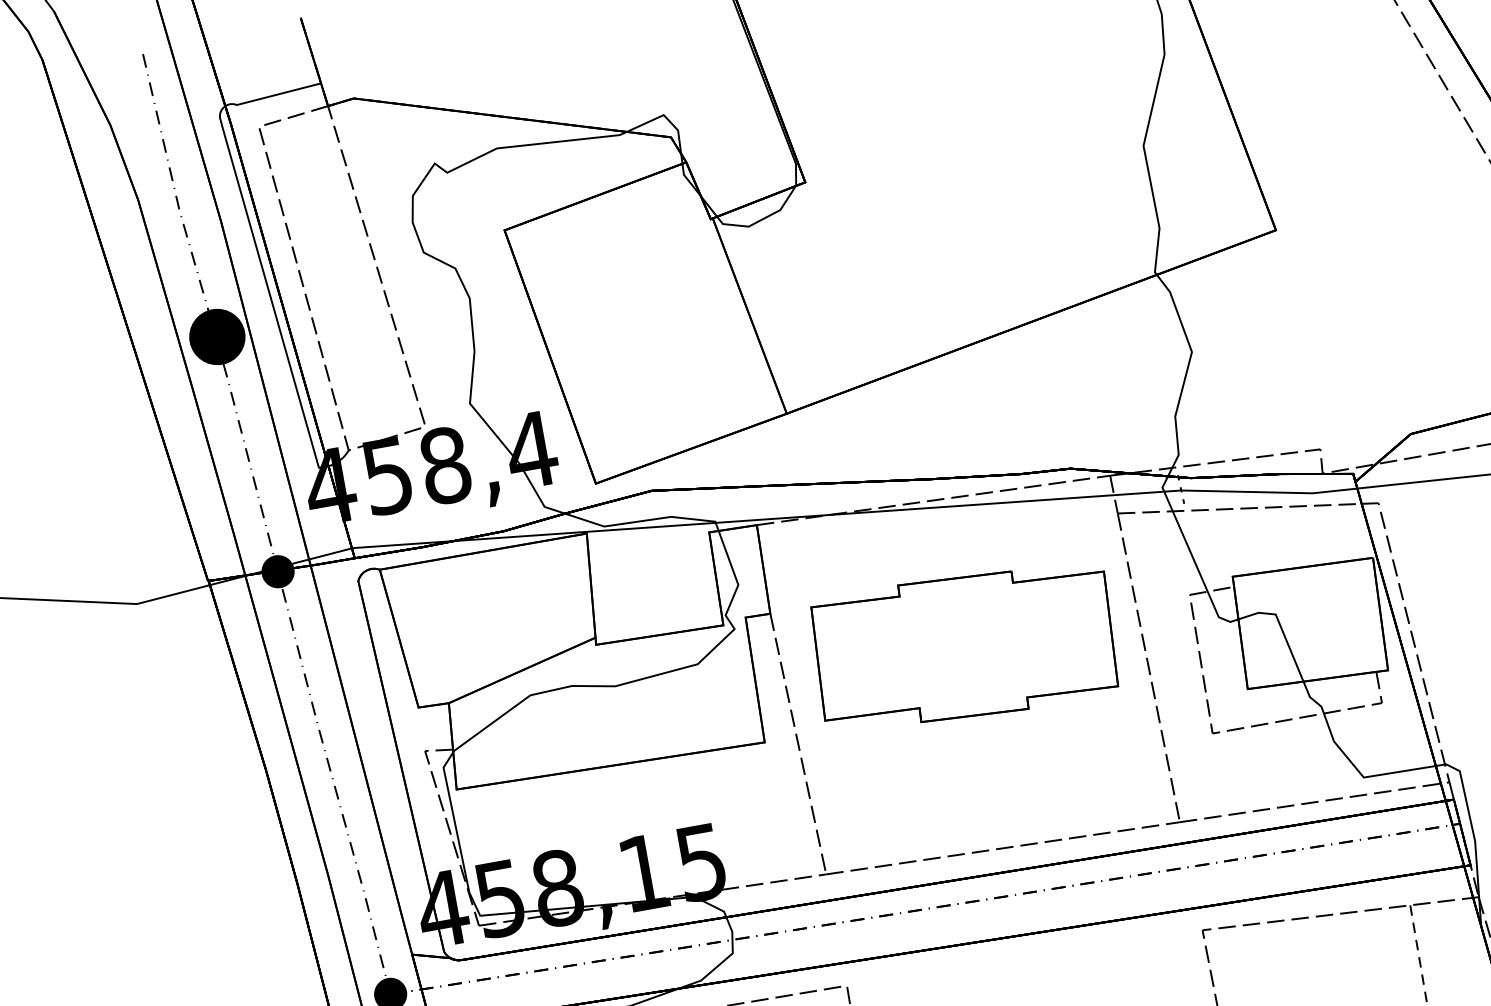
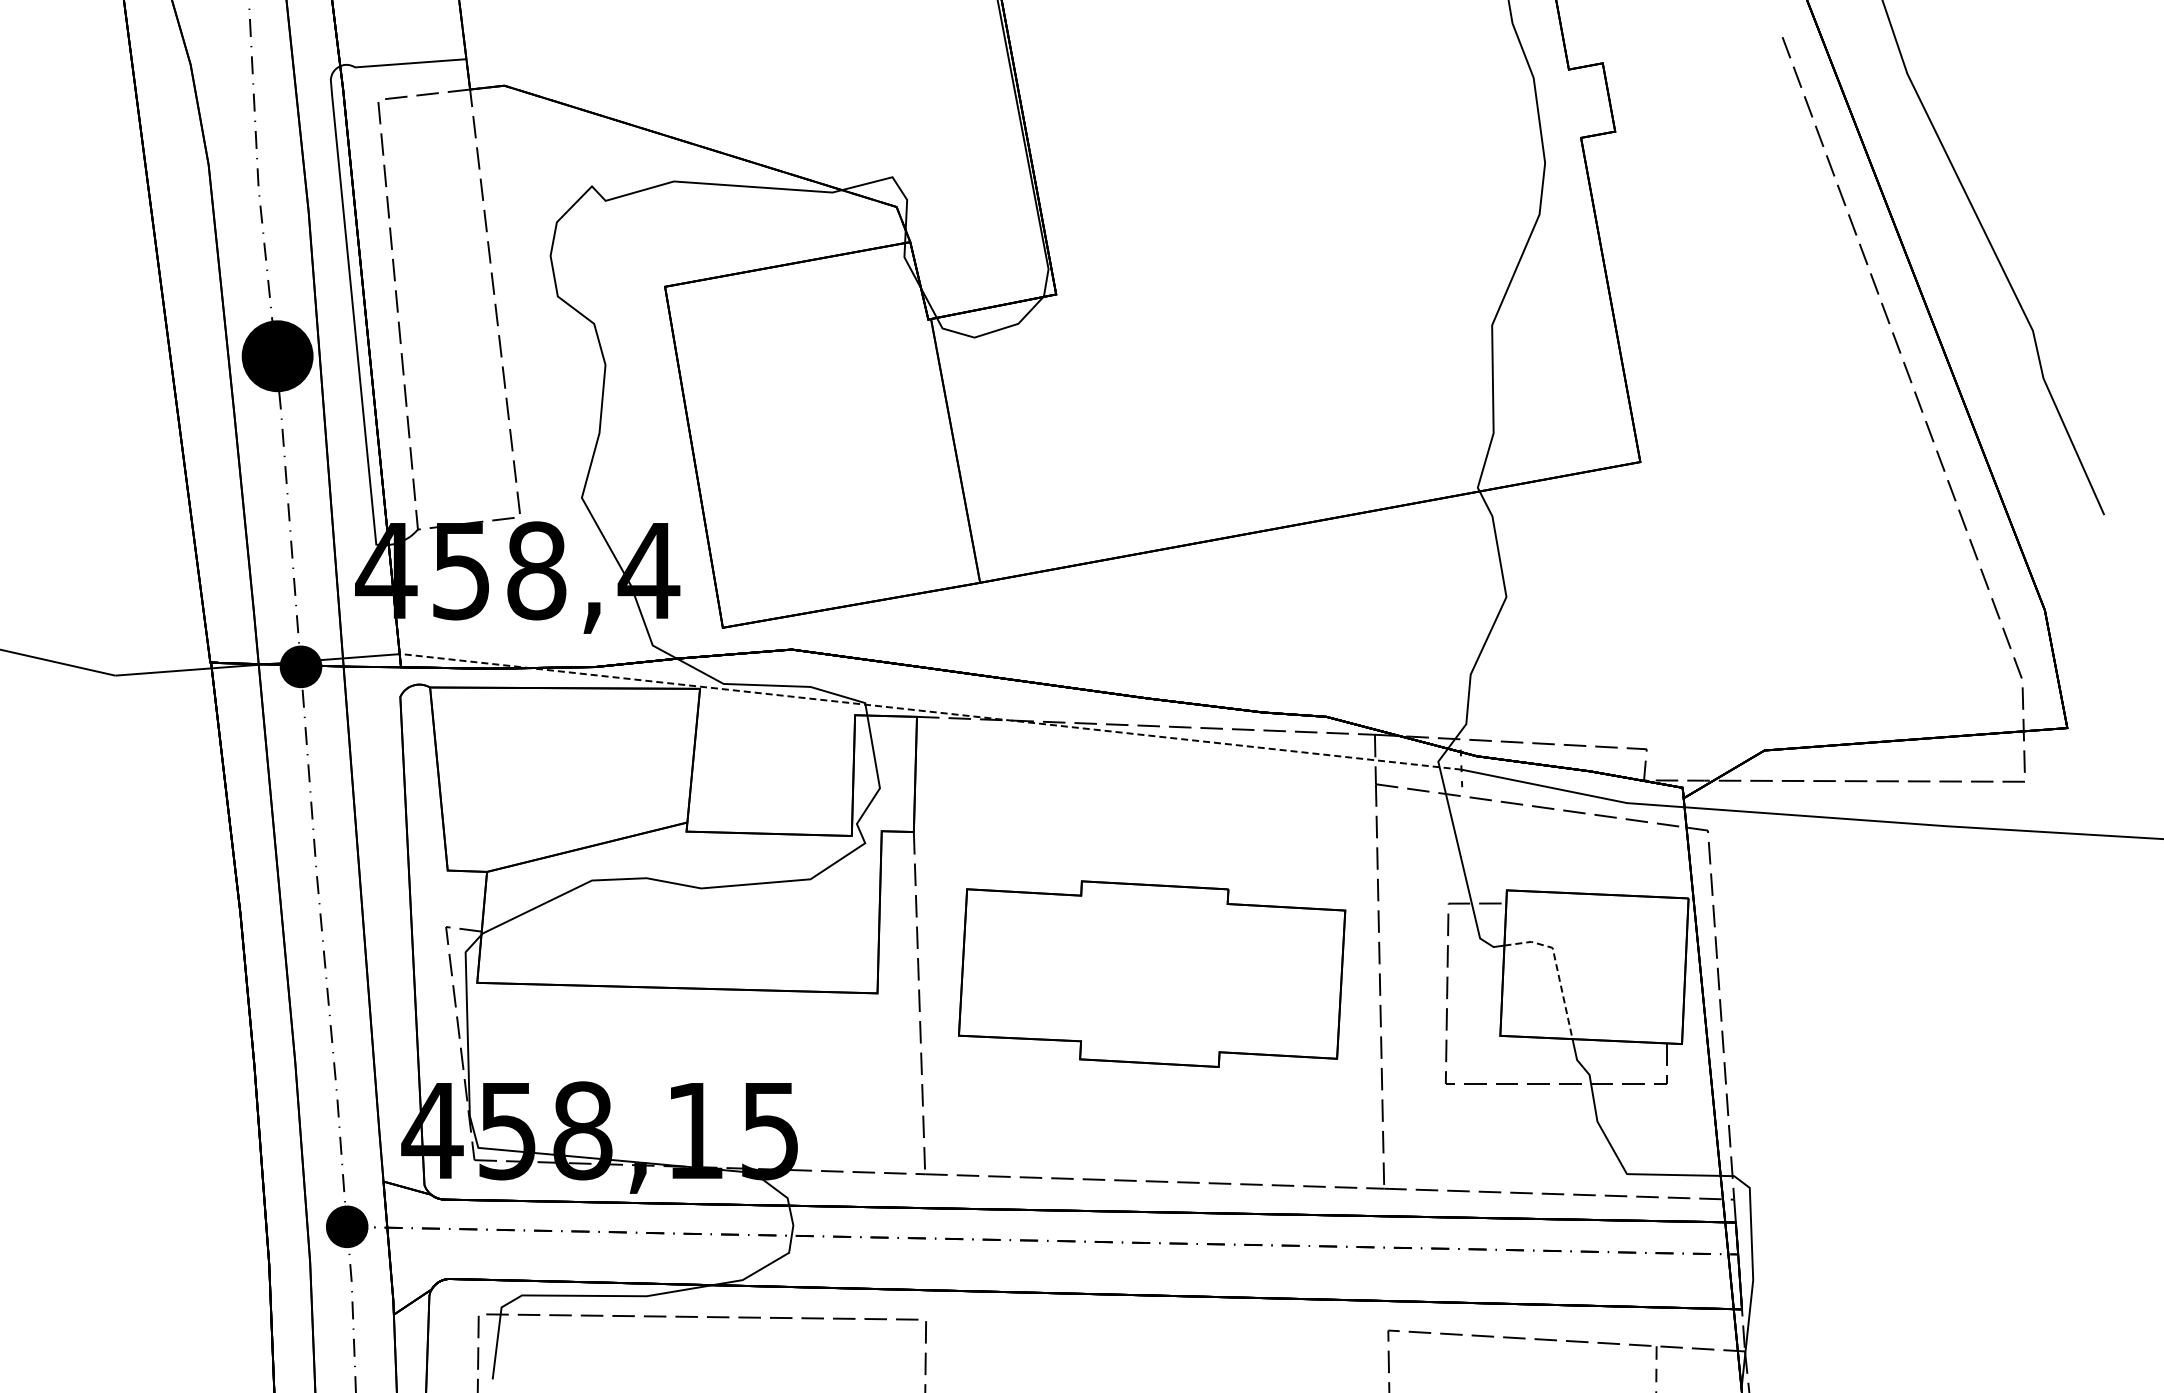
line: (766, 519) -> (930, 711), solid -> dashed
line: (1282, 629) -> (1557, 968), solid -> dashed
part: (964, 646) -> (1152, 973), moved

